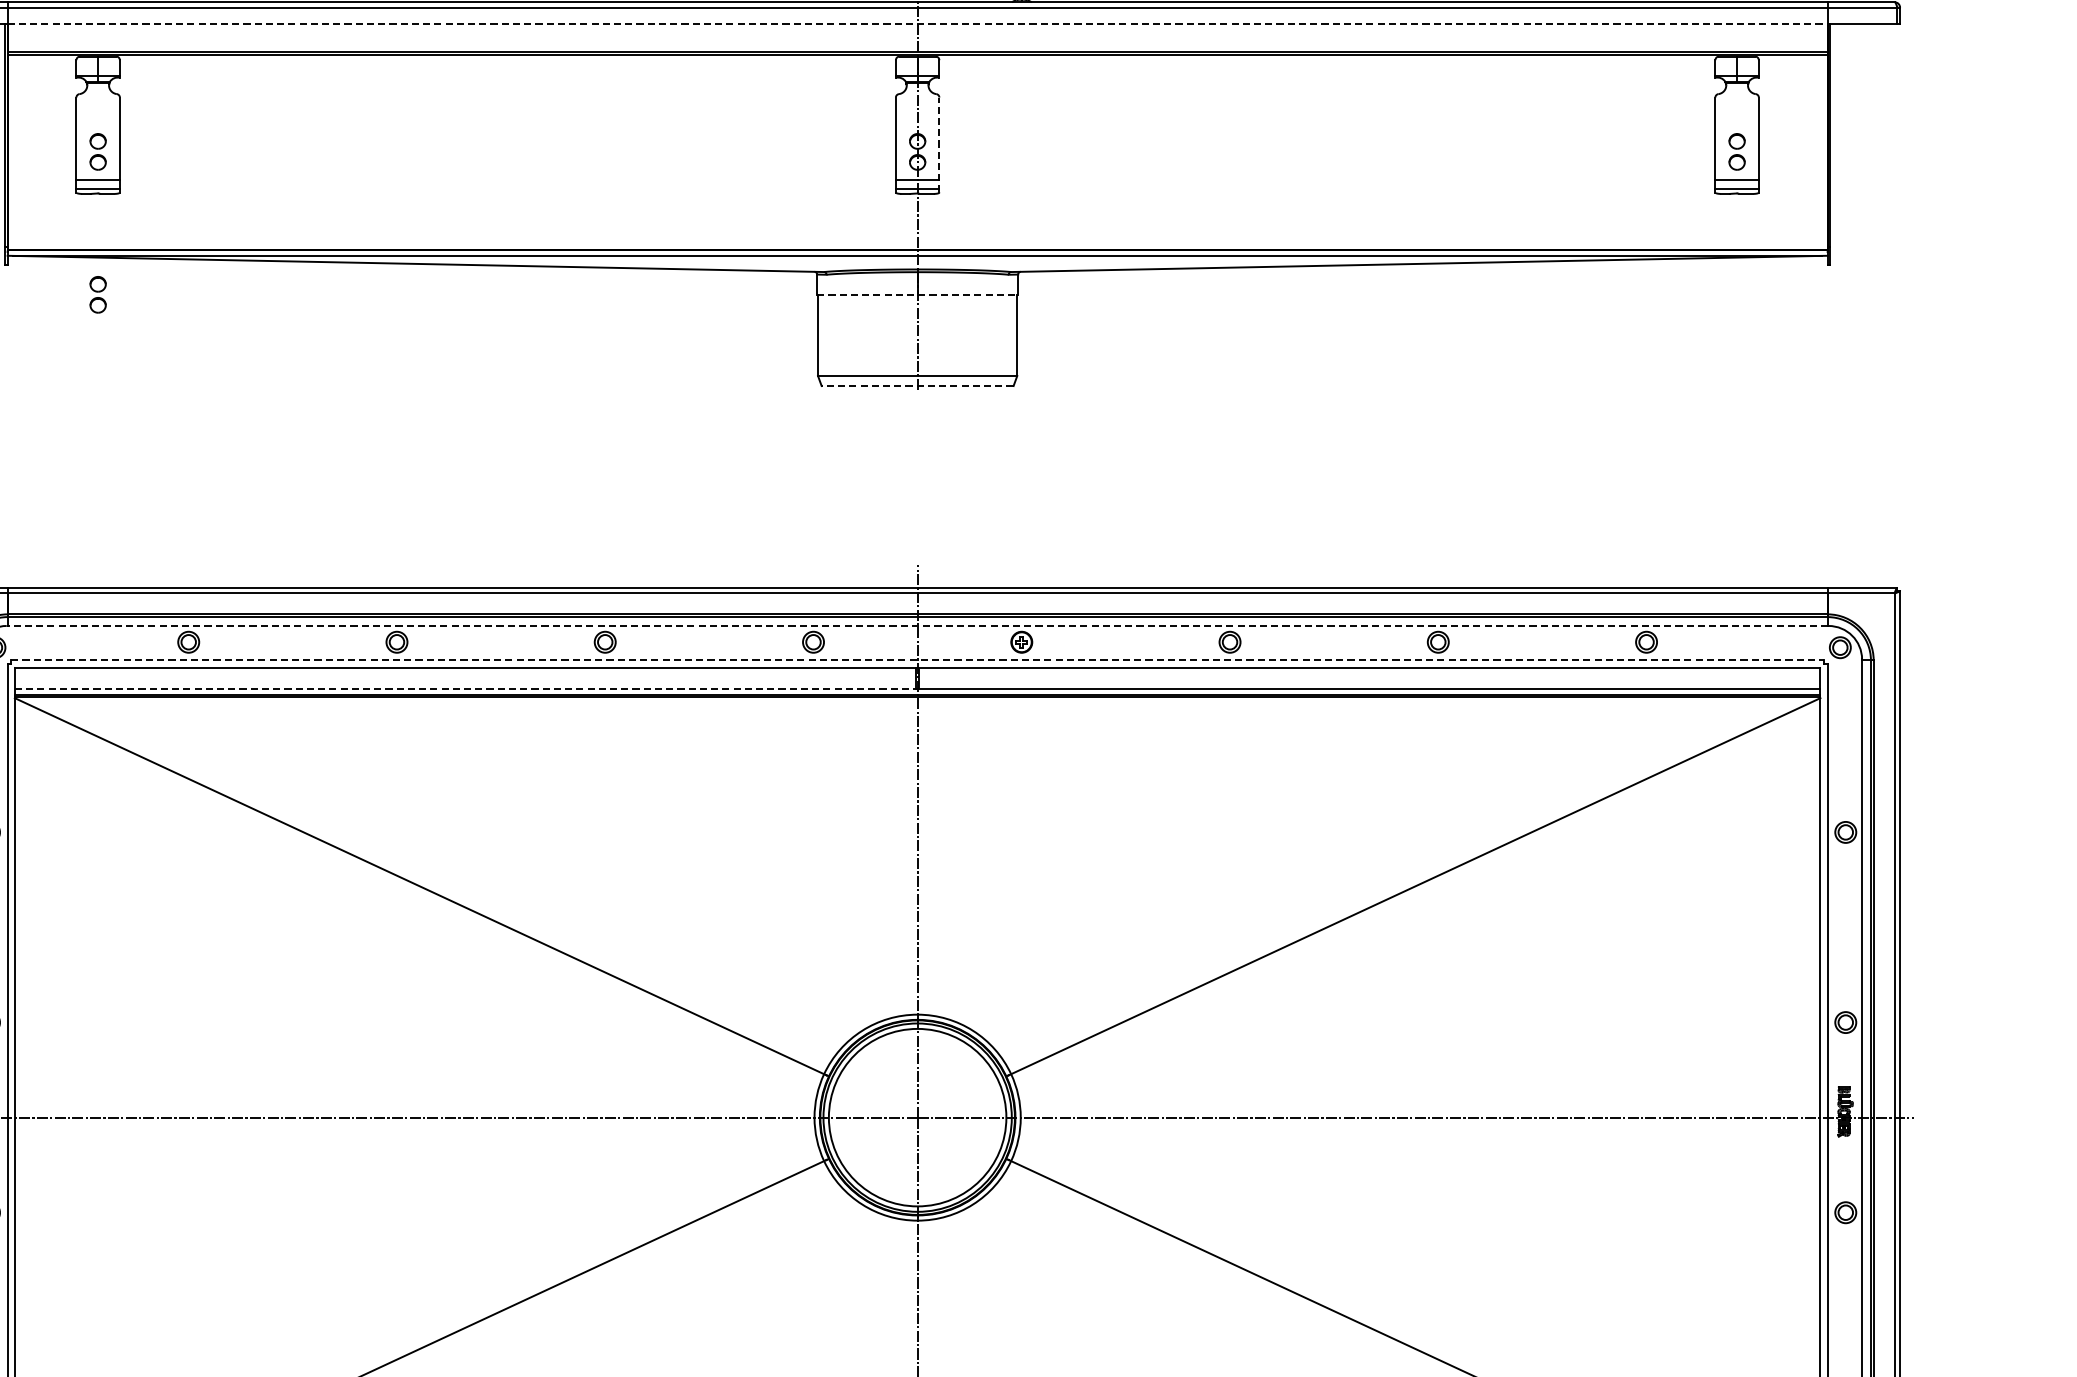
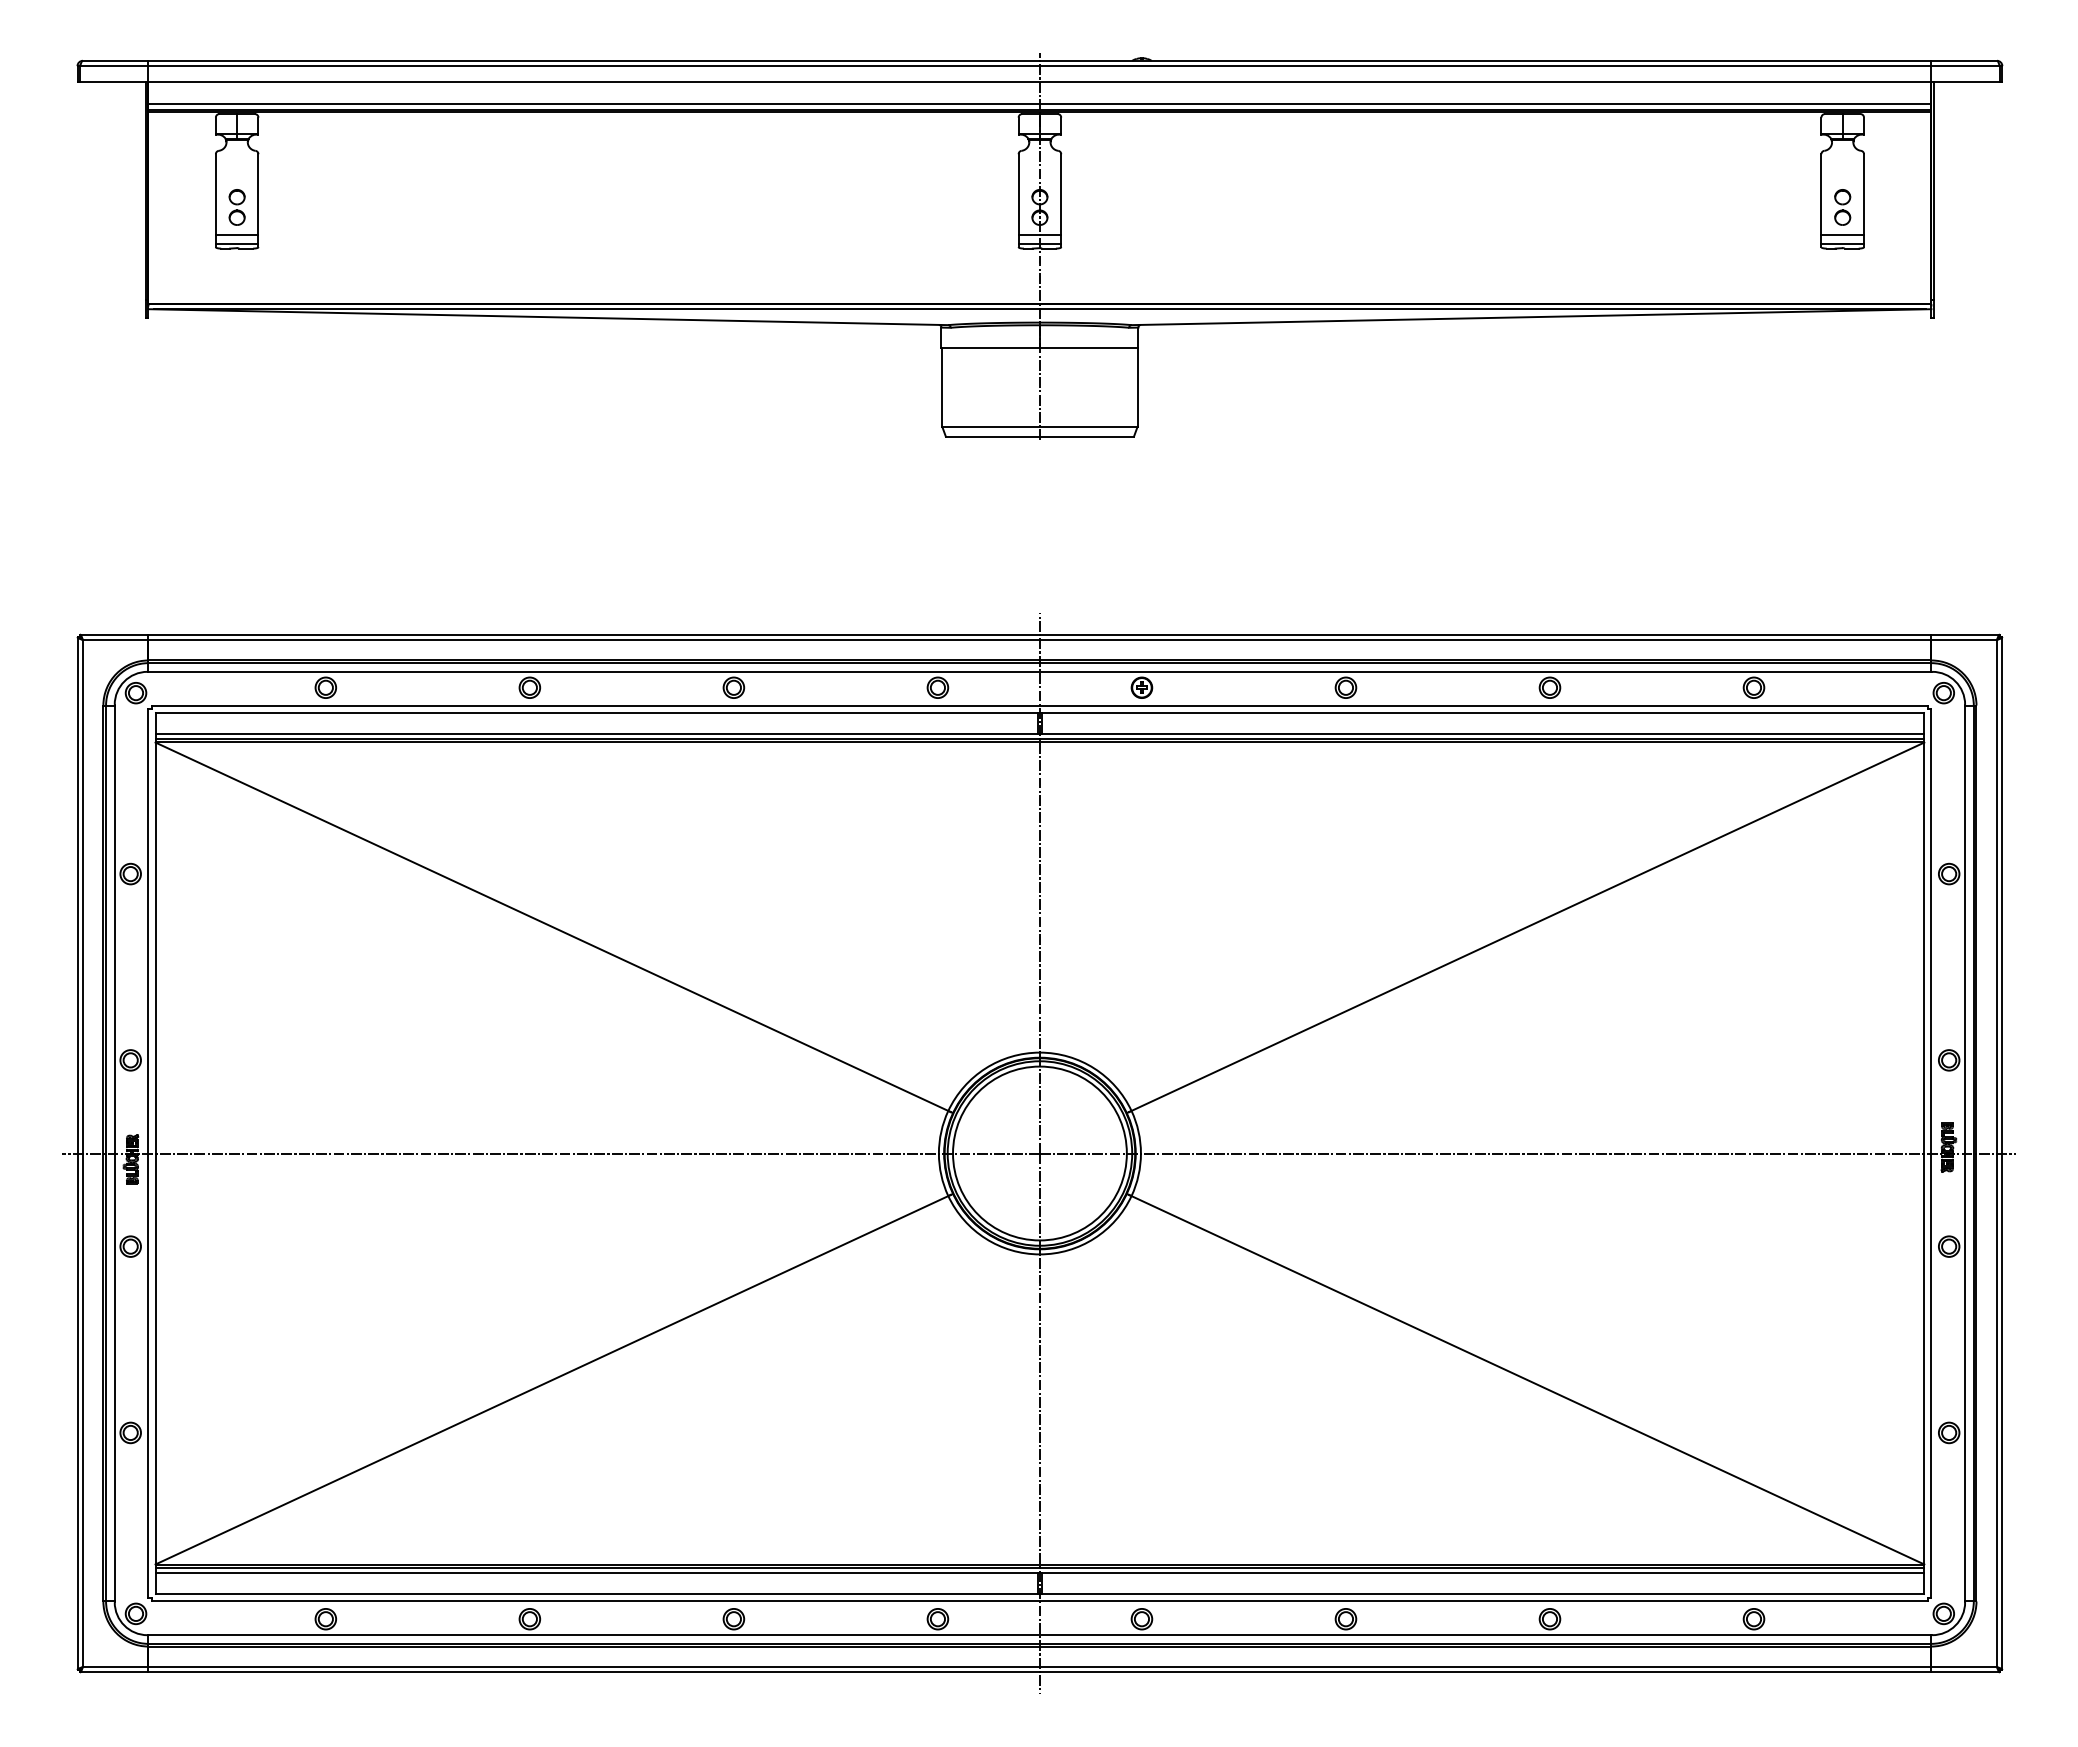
line: (918, 24) -> (1040, 82), dashed -> solid
line: (917, 46) -> (1039, 104), added
line: (939, 144) -> (1061, 200), dashed -> solid
part: (97, 294) -> (236, 347), removed
line: (918, 295) -> (1040, 348), dashed -> solid
line: (917, 385) -> (1039, 436), dashed -> solid
line: (917, 625) -> (1039, 671), dashed -> solid
line: (917, 660) -> (1039, 705), dashed -> solid
line: (466, 688) -> (597, 733), dashed -> solid

